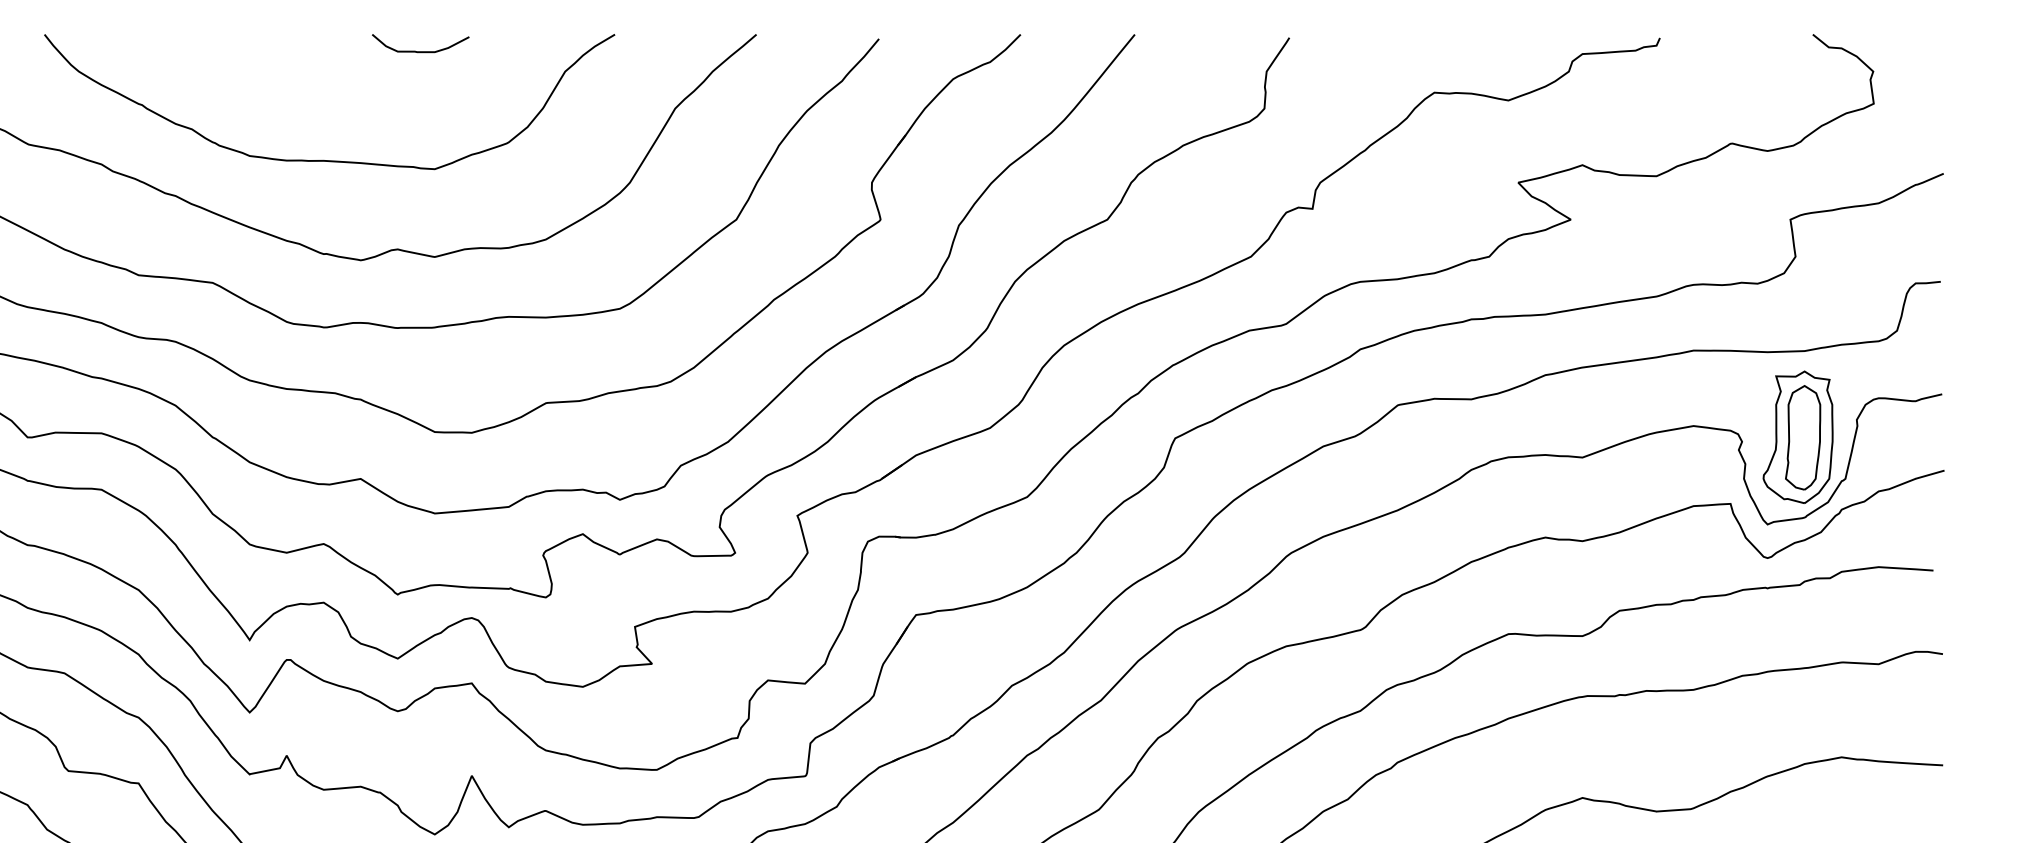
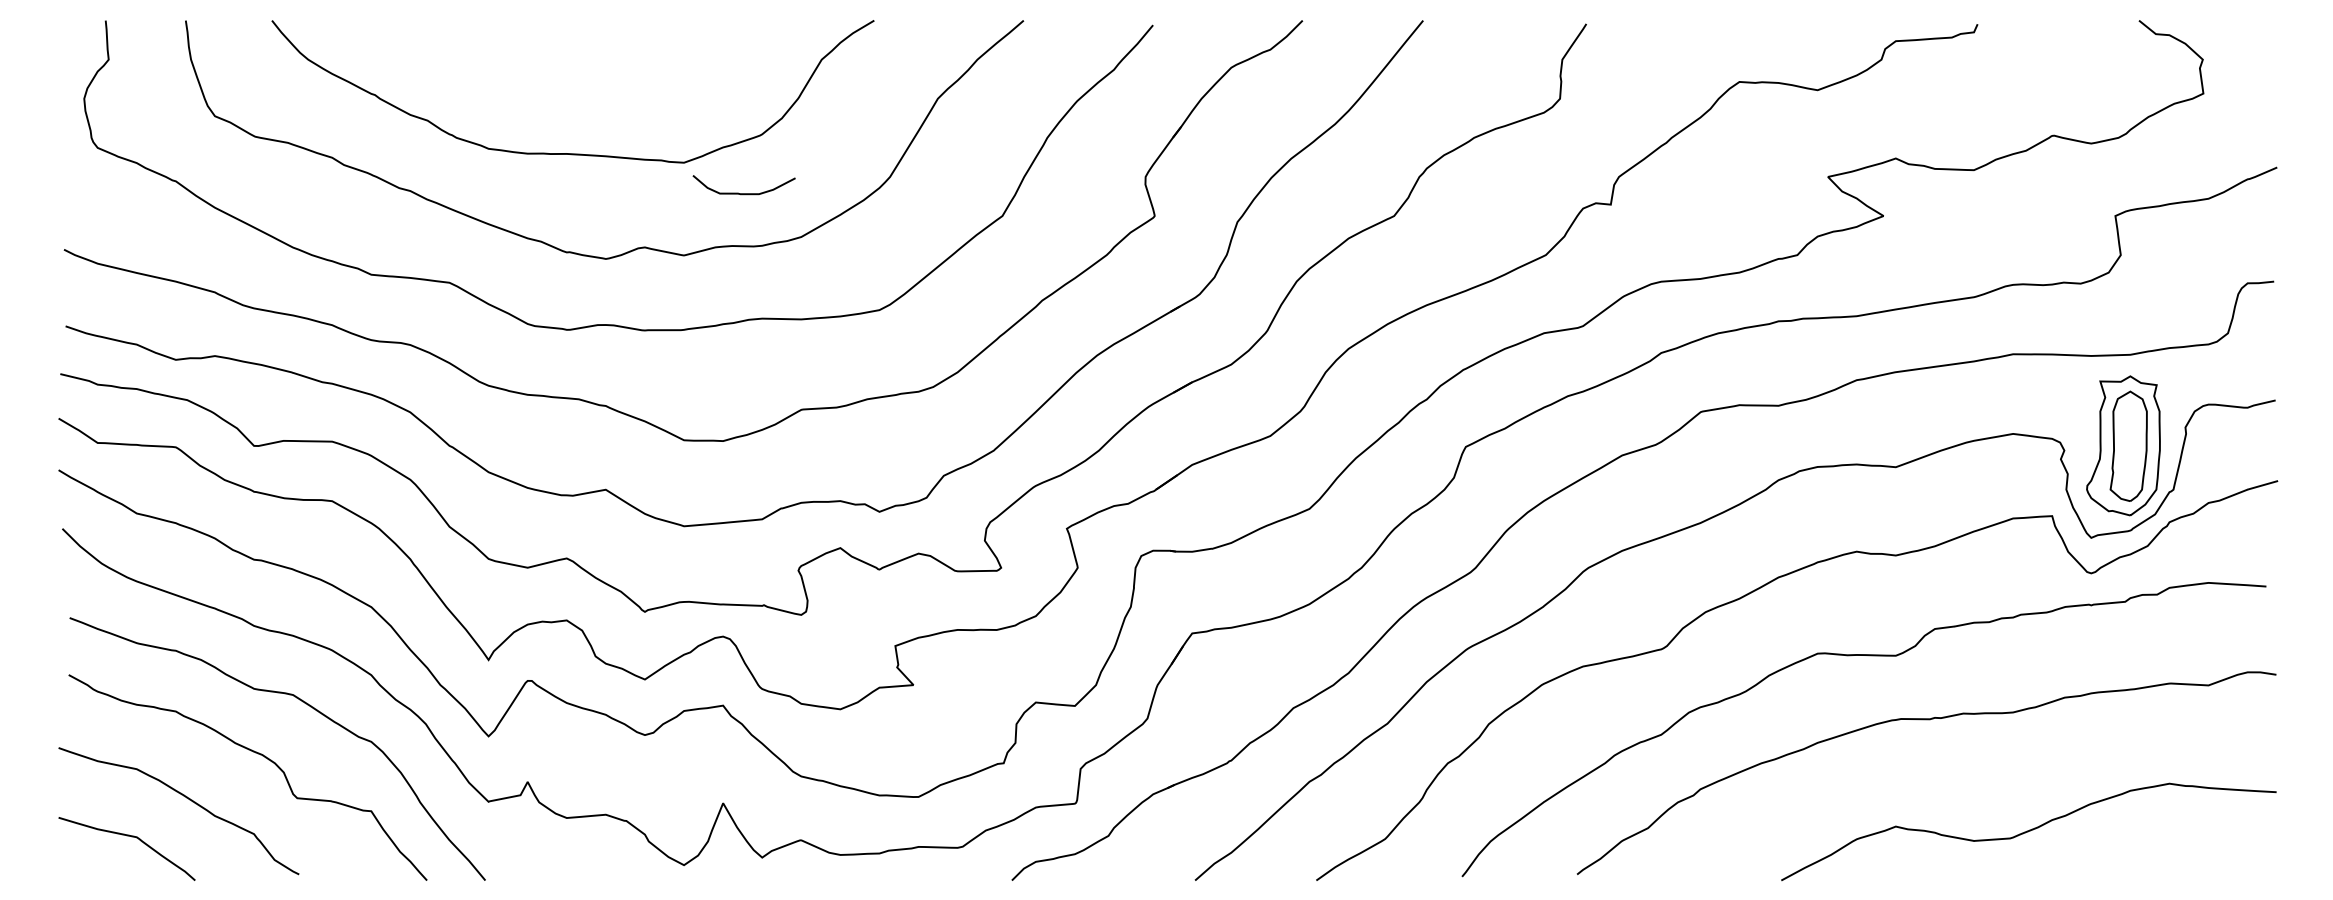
curve: (420, 51) -> (743, 193), moved

